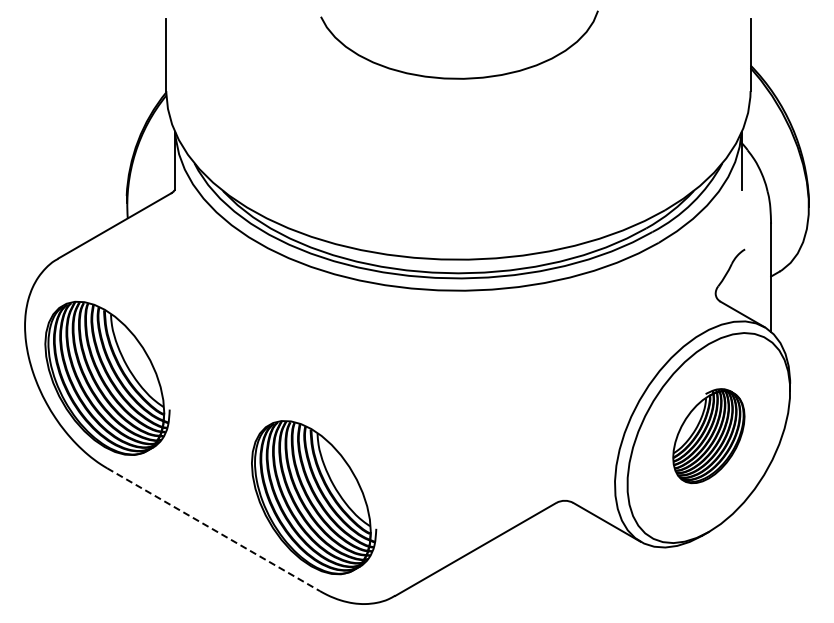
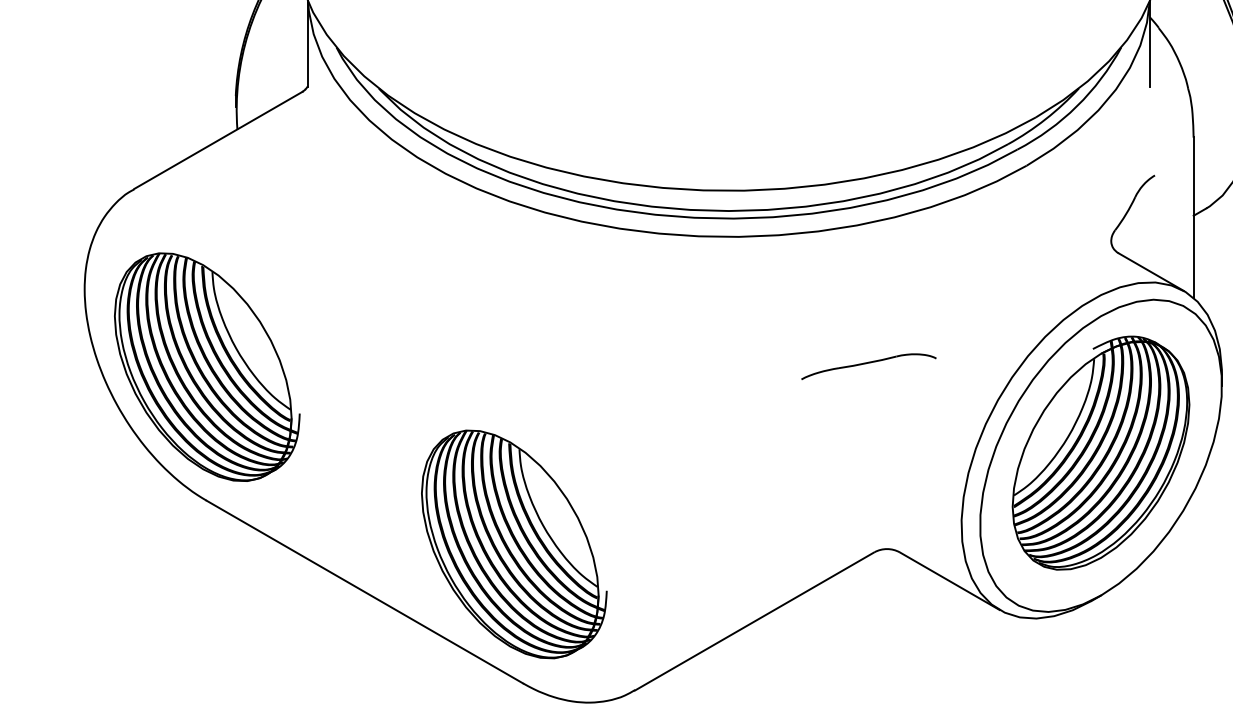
part: (552, 377) -> (868, 365), added
part: (708, 435) -> (1100, 452), size x1.67
line: (213, 529) -> (364, 591), dashed -> solid

